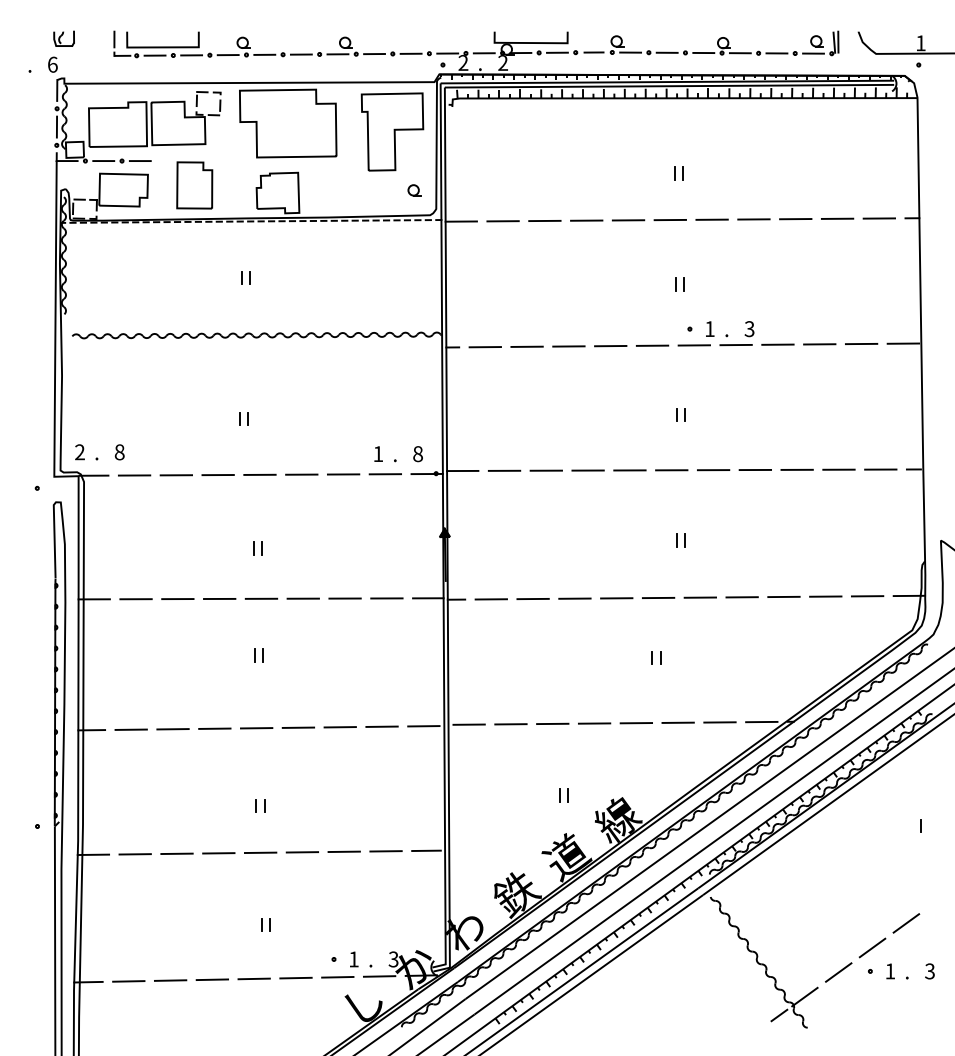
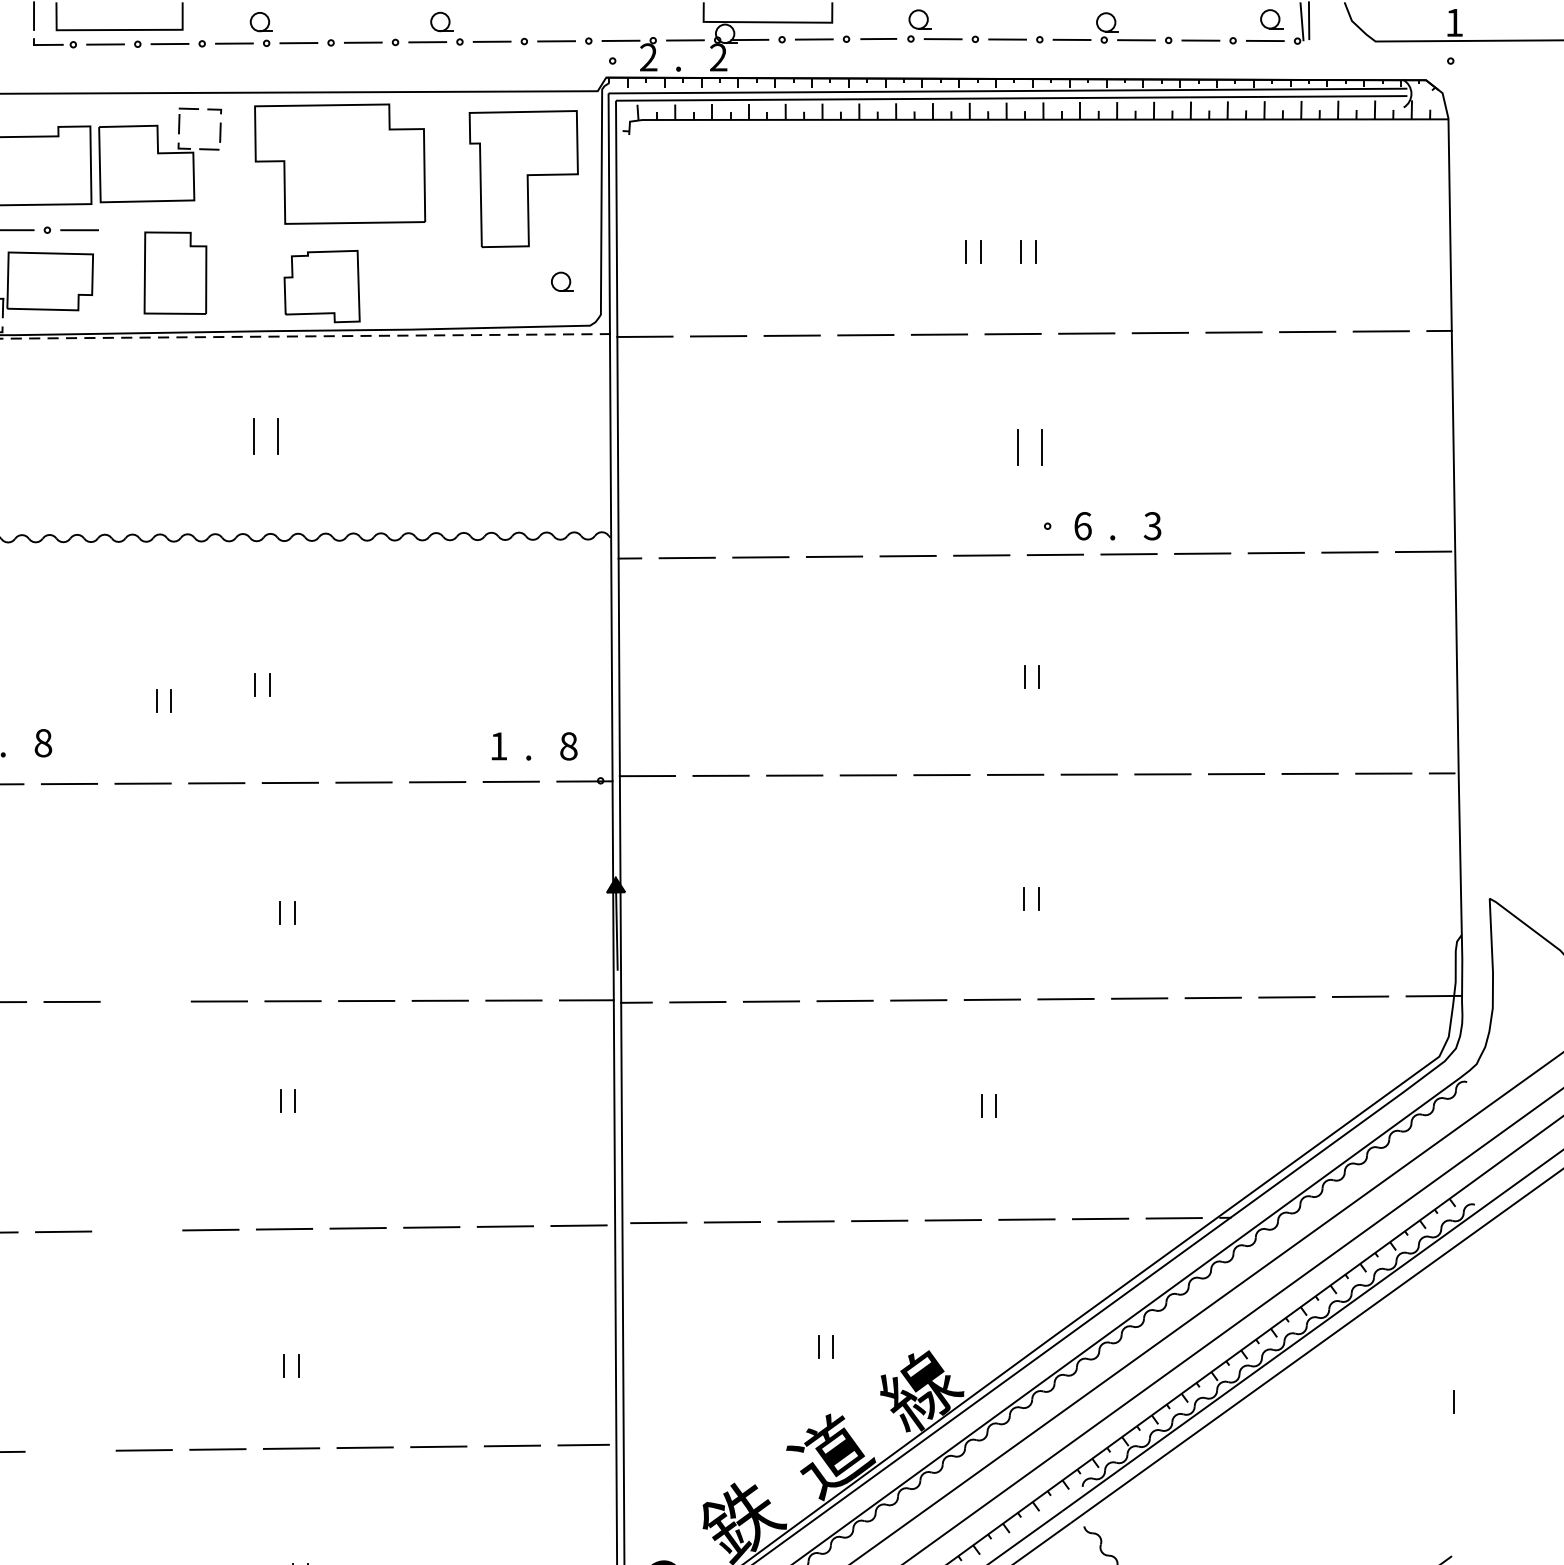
part: (647, 173) -> (972, 252), added
part: (245, 277) -> (264, 435), size x1.6
part: (679, 284) -> (1029, 447), size x1.6
text: (709, 329) -> (1082, 526), 1 -> 6
part: (187, 427) -> (162, 699), added
line: (177, 599) -> (145, 1002), removed
line: (172, 729) -> (136, 1231), removed
line: (134, 854) -> (69, 1451), removed

